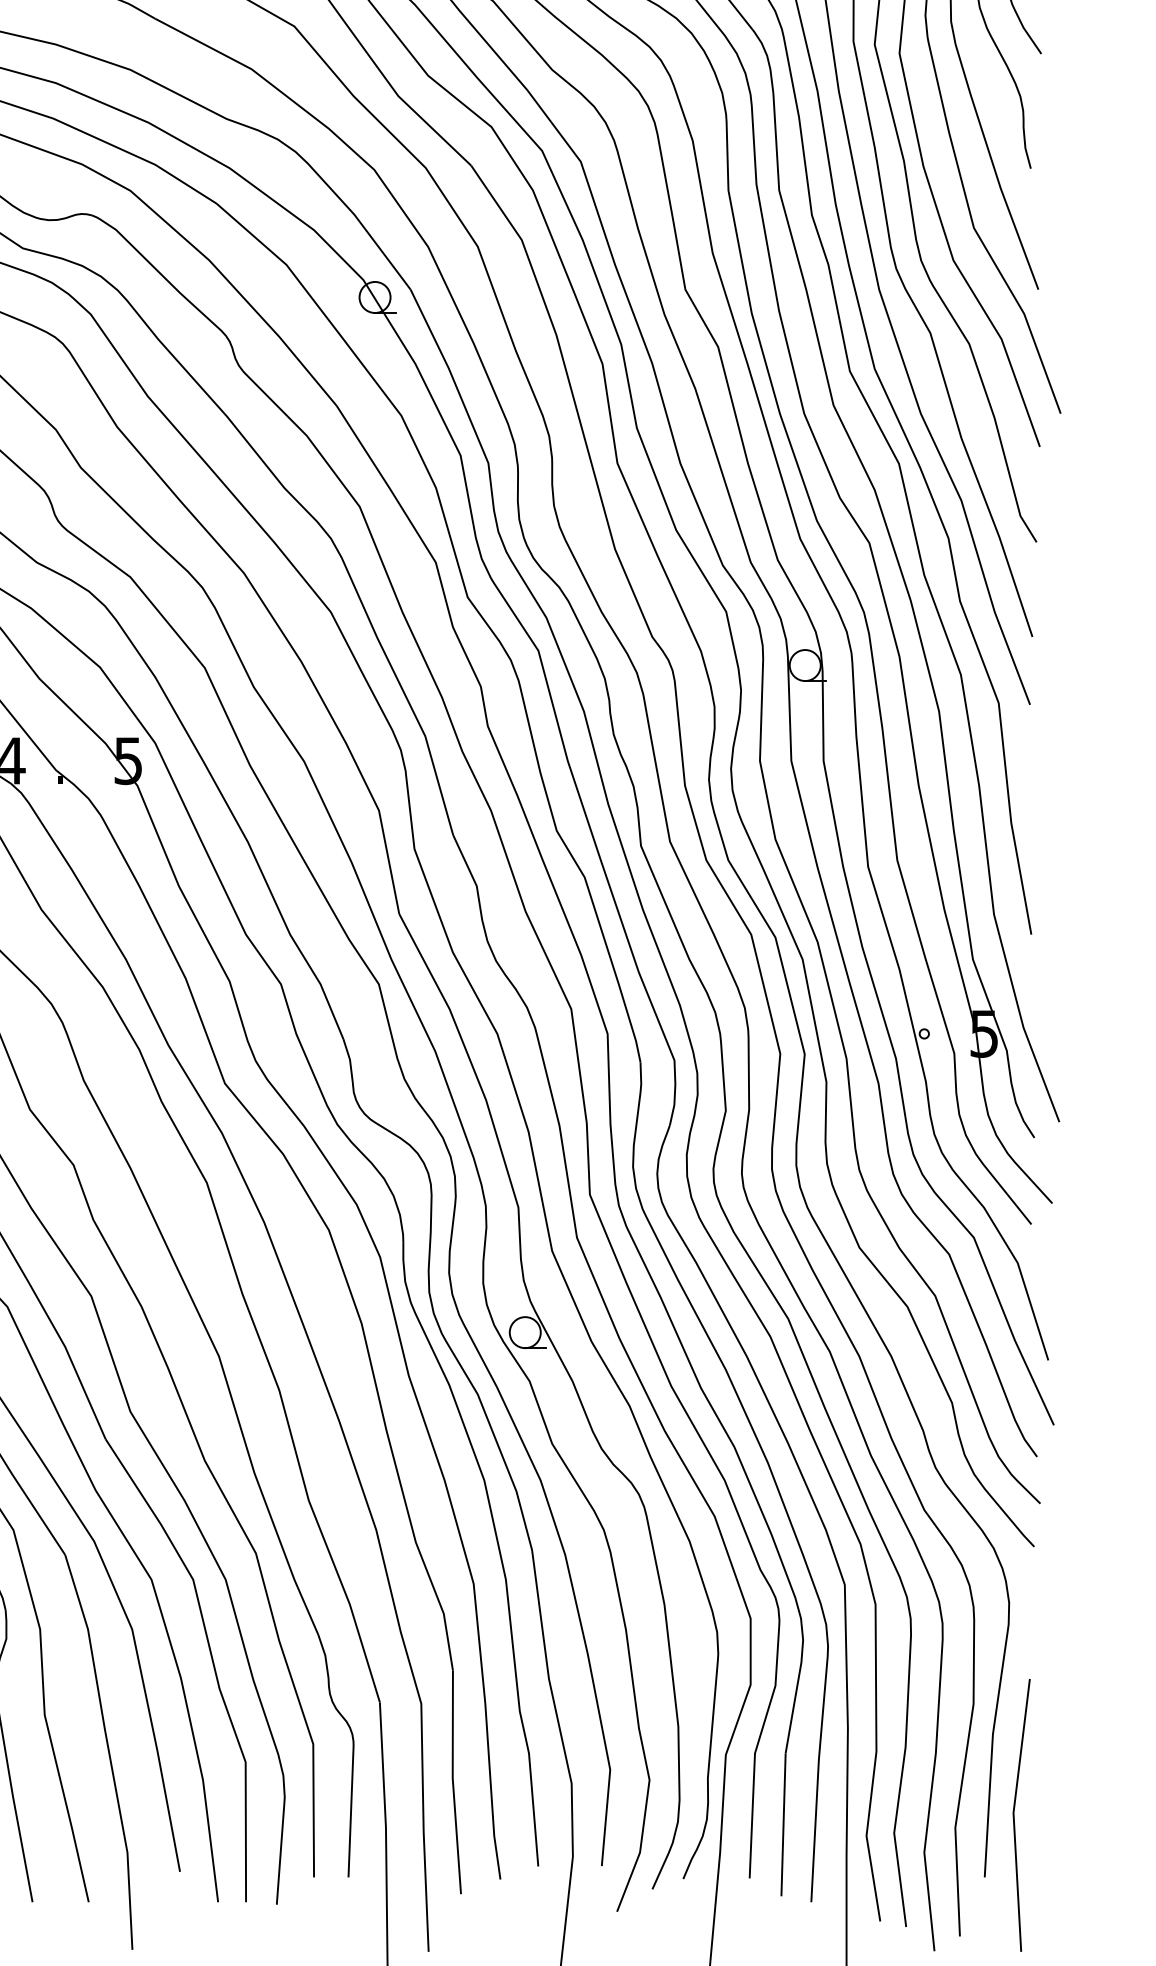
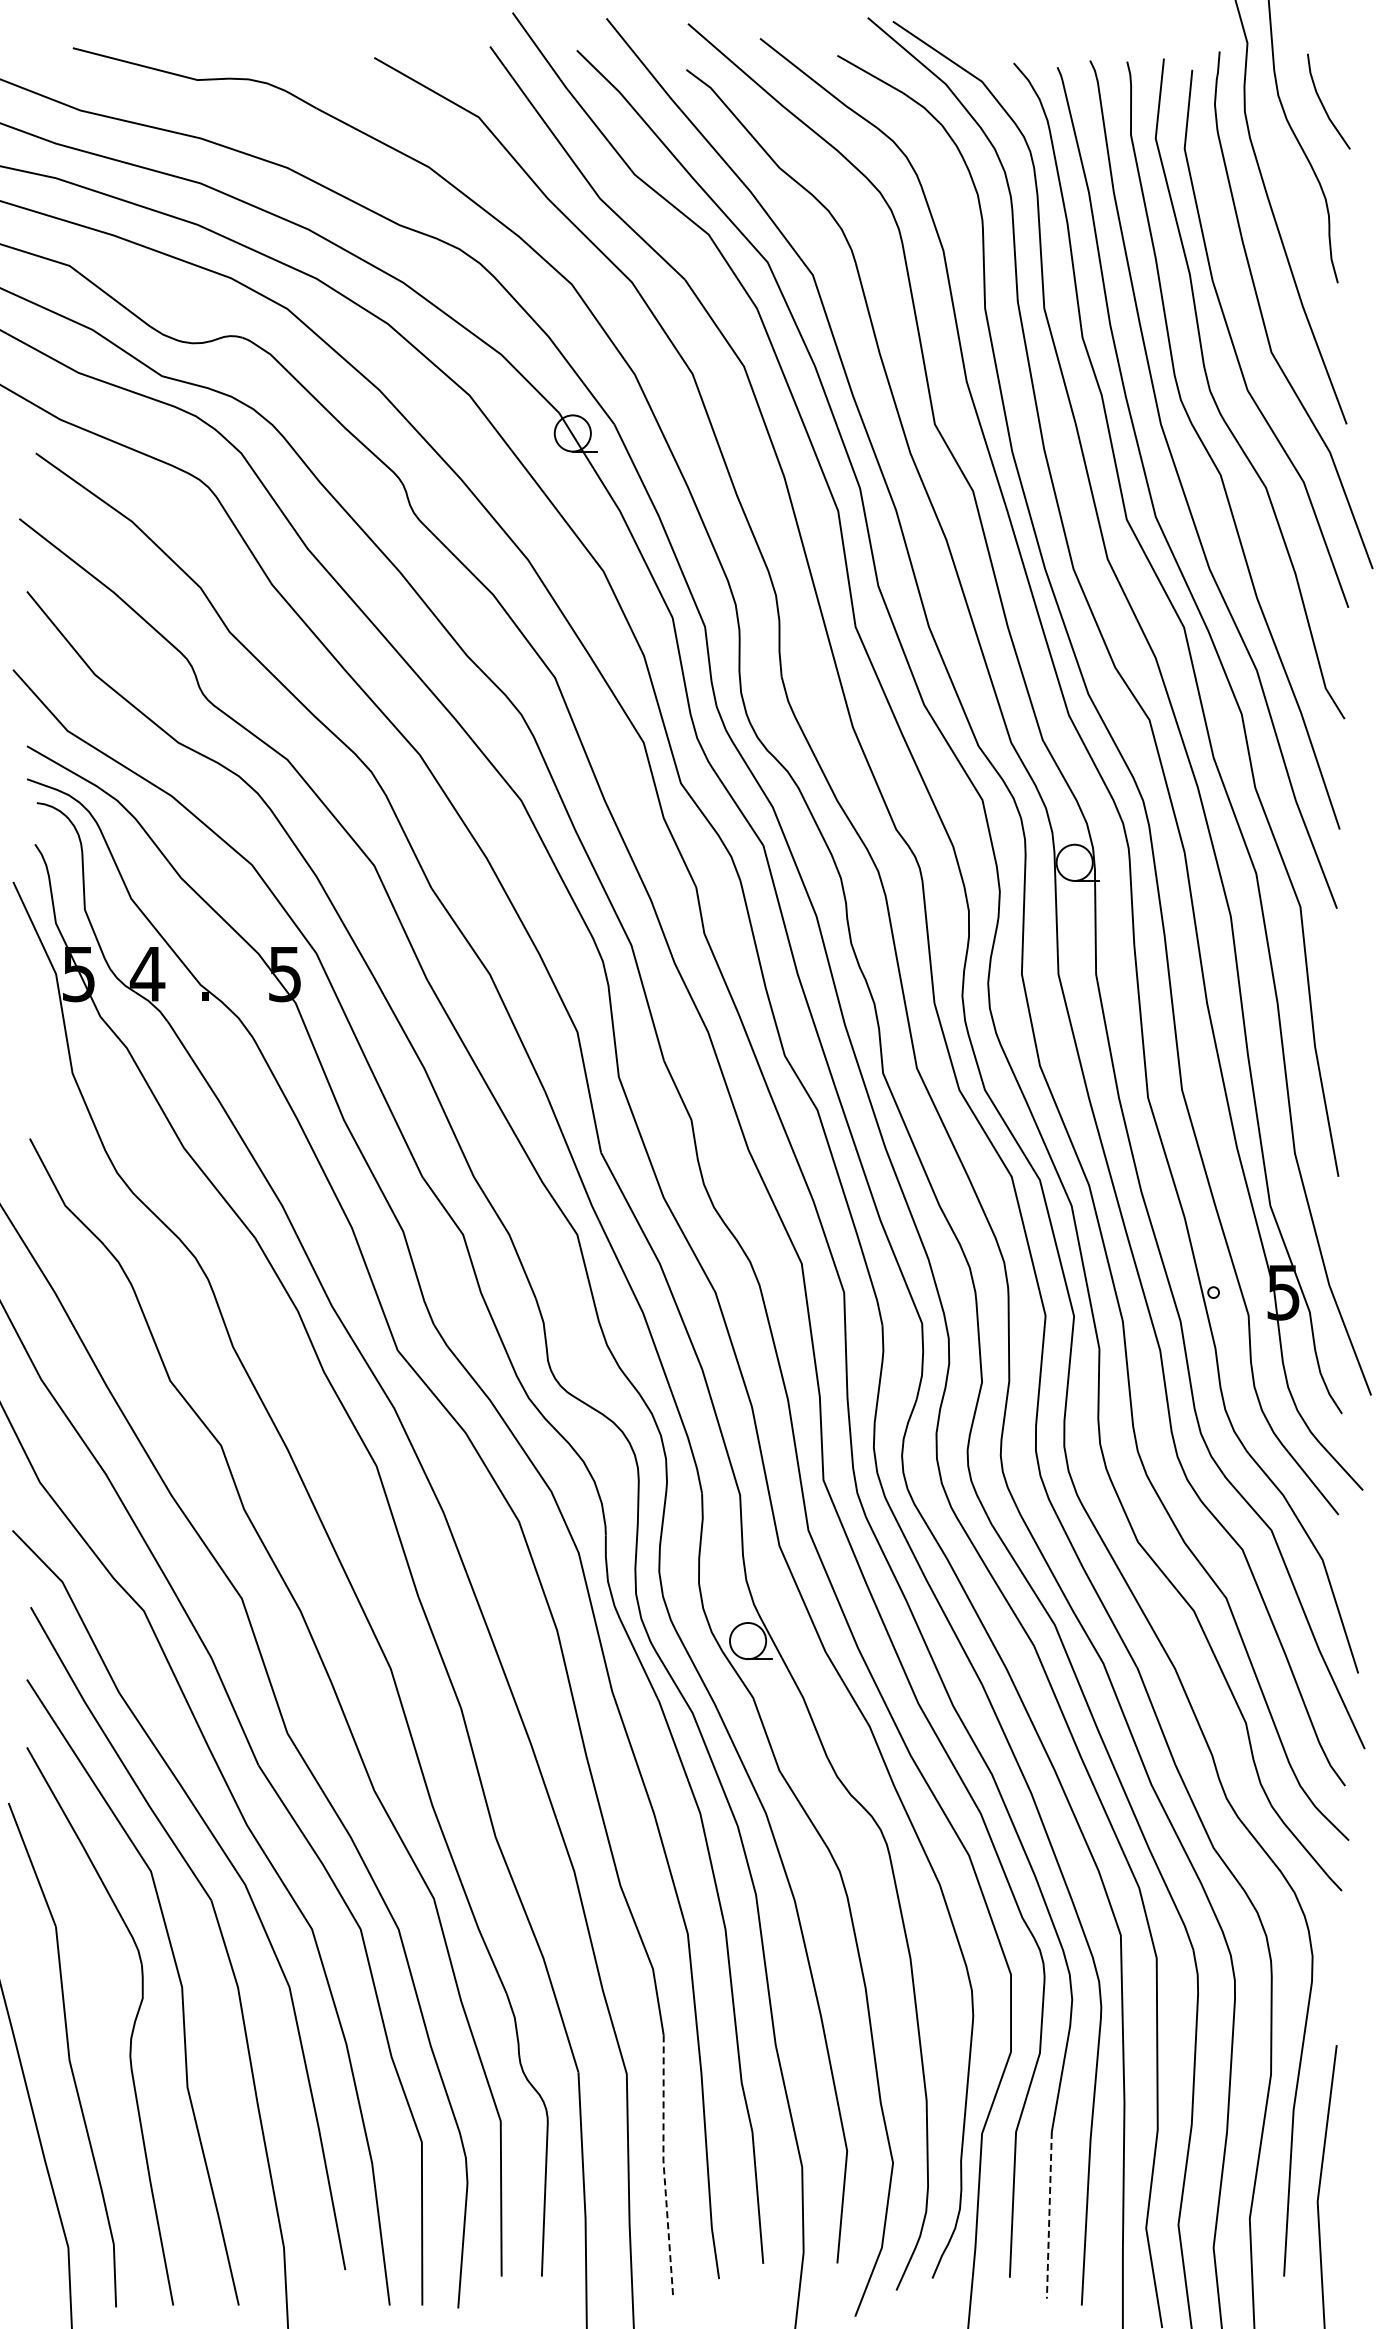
line: (452, 1782) -> (663, 2165), solid -> dashed
line: (783, 1825) -> (1049, 2215), solid -> dashed

